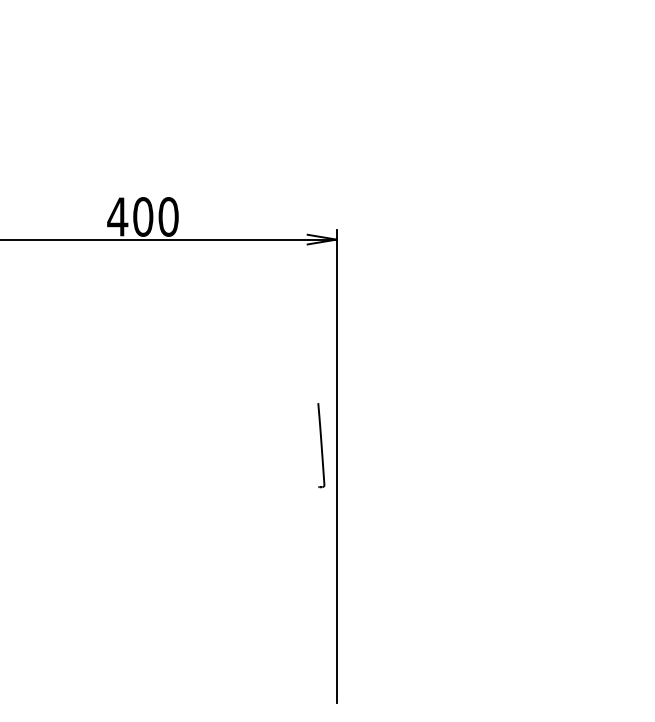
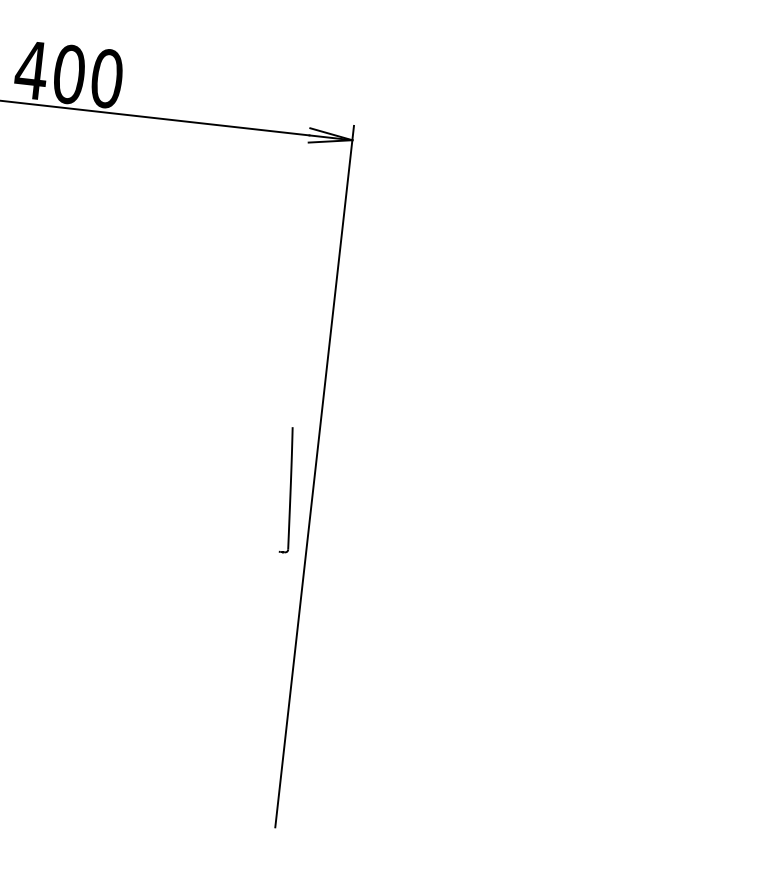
part: (321, 445) -> (290, 490), moved

